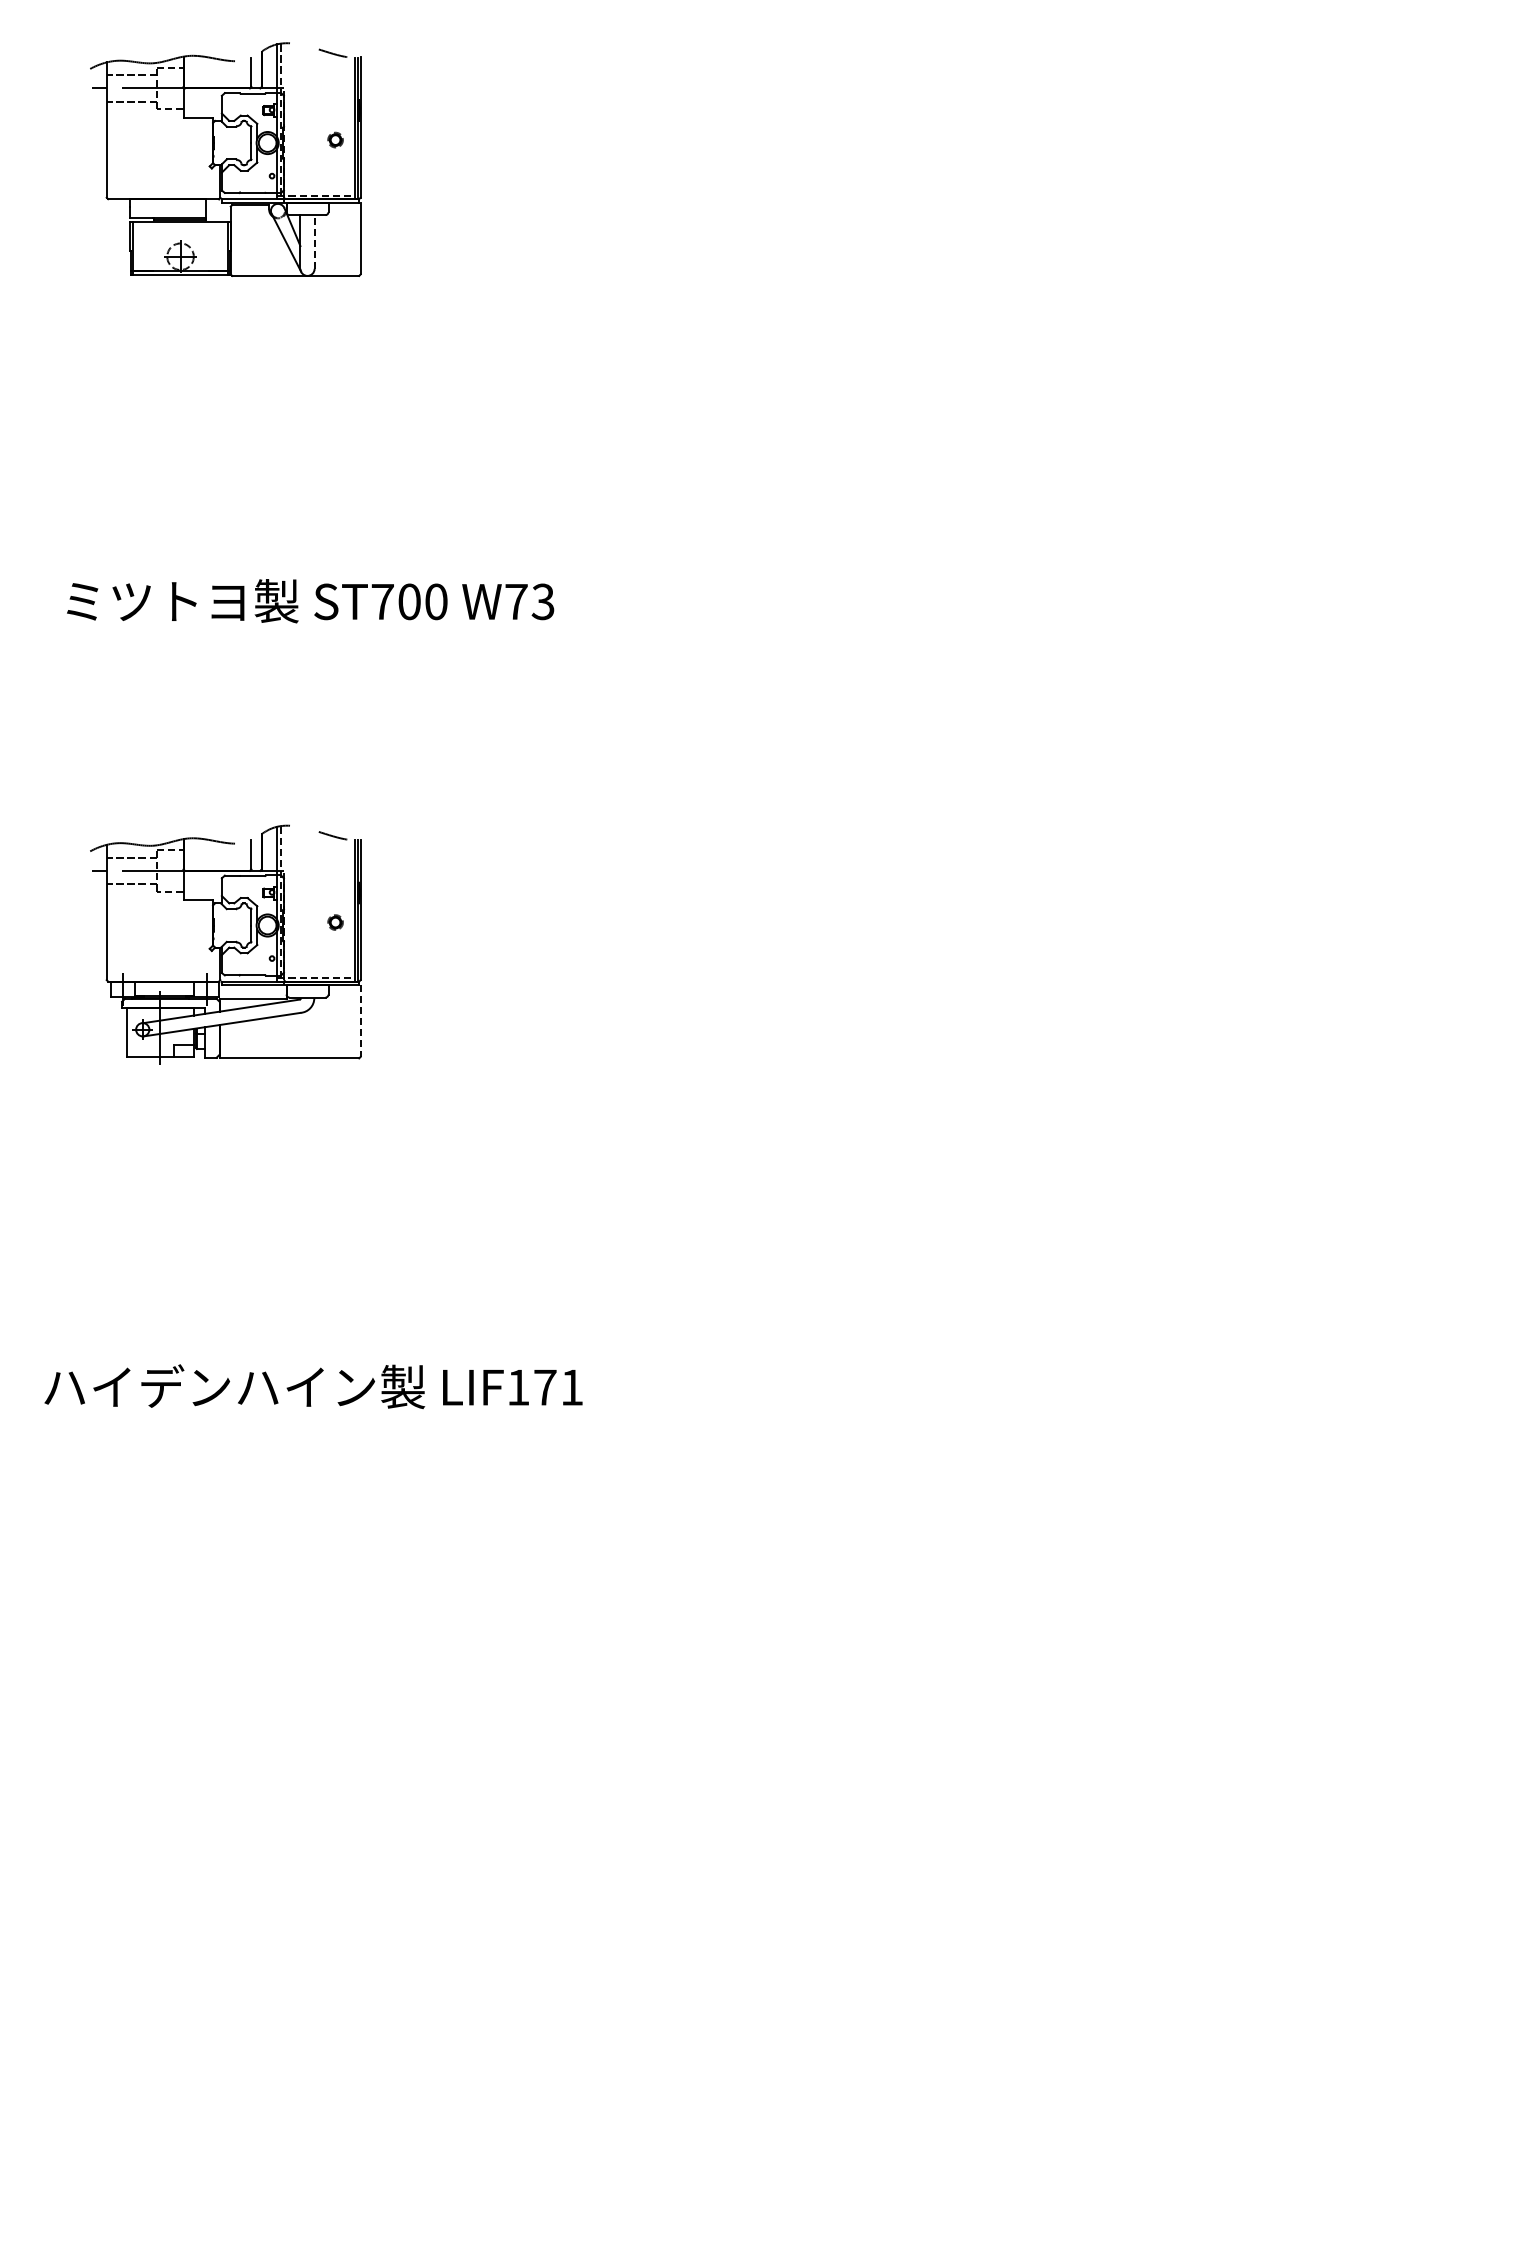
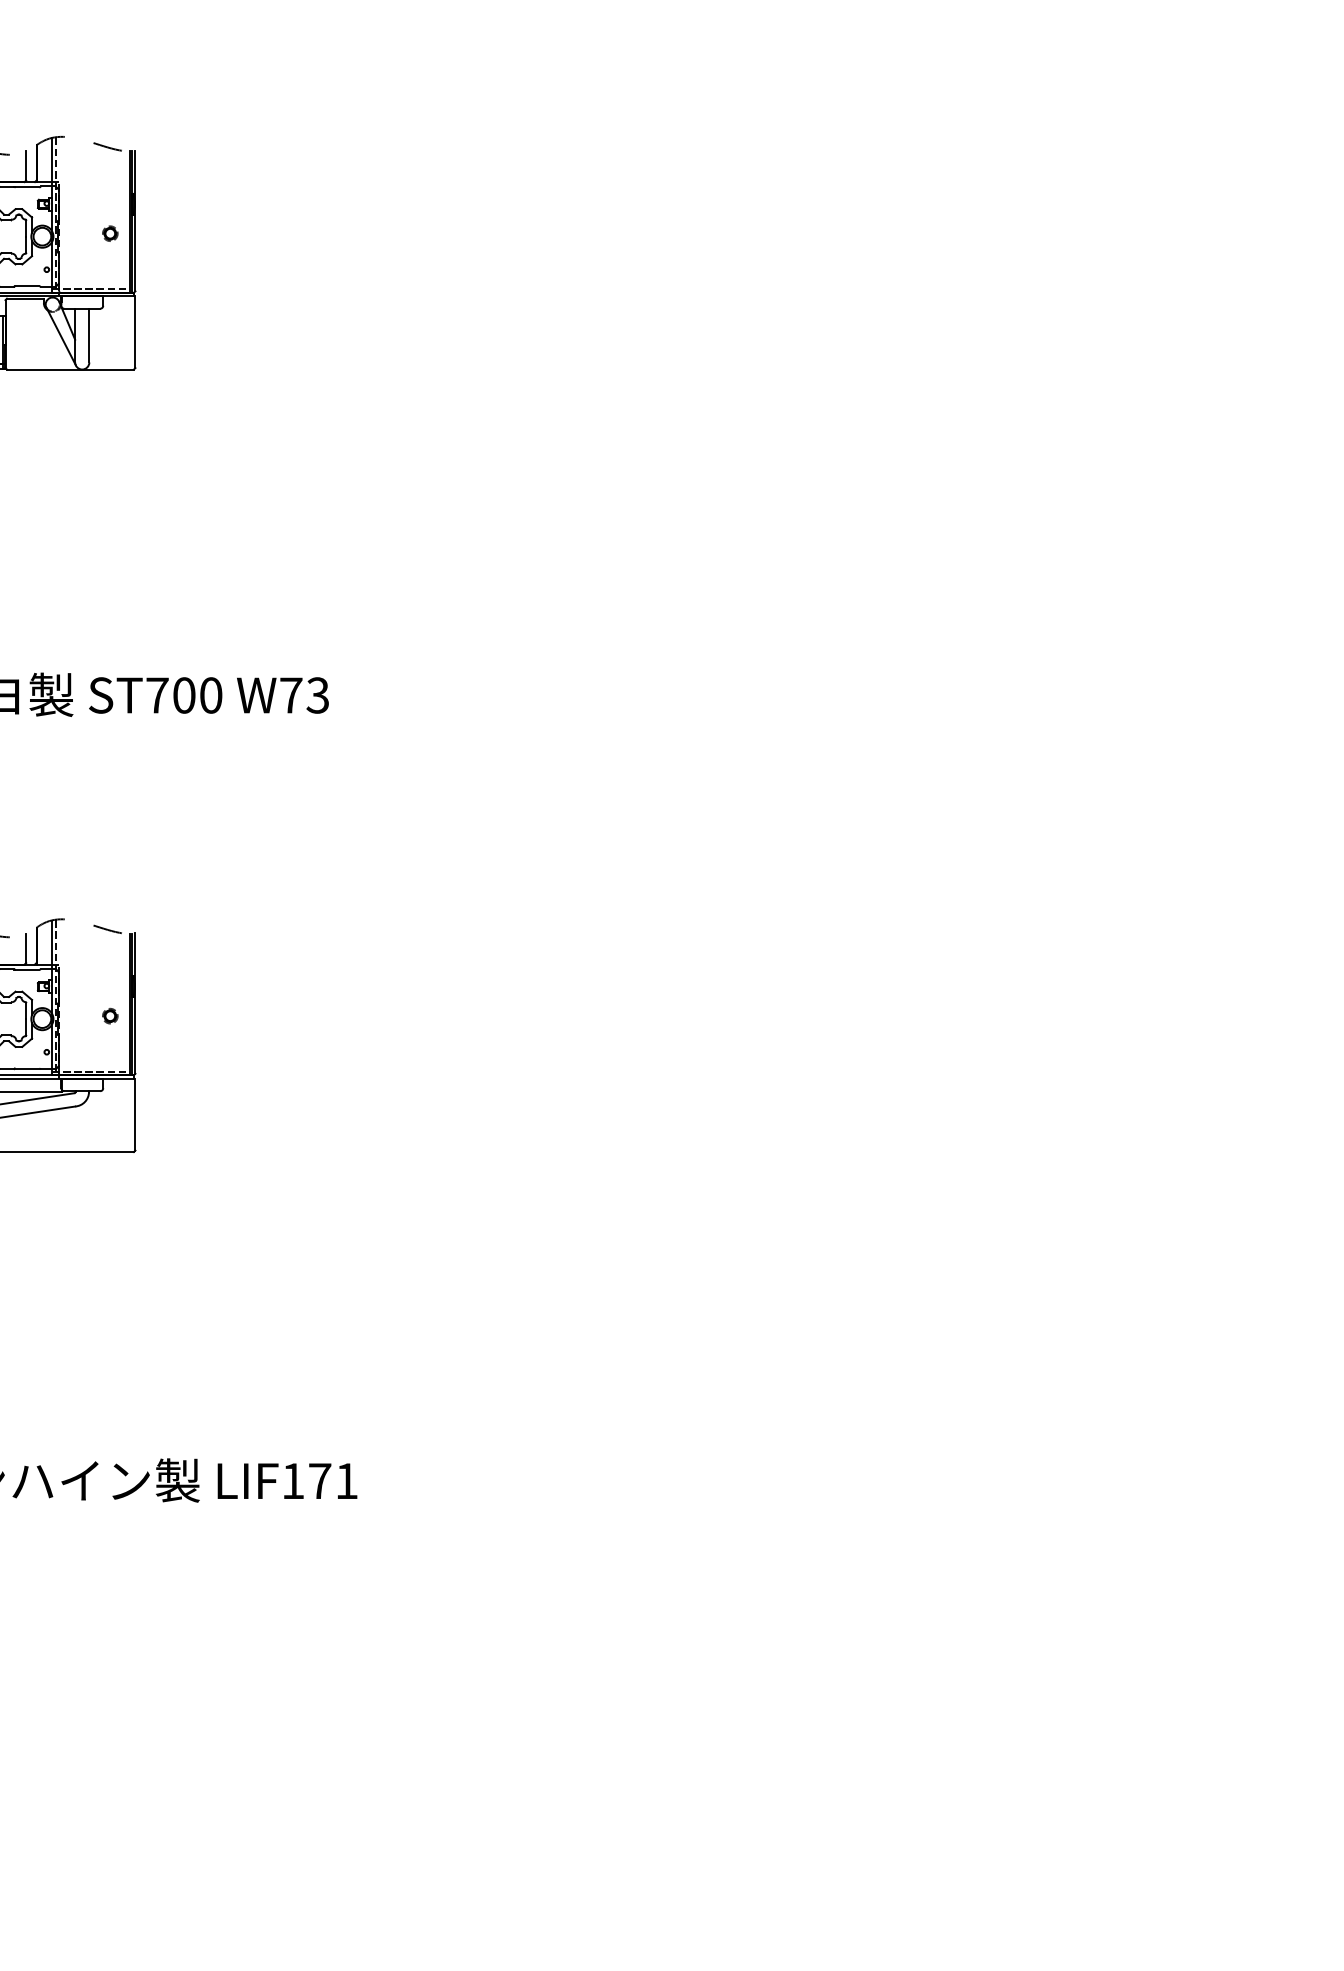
line: (314, 241) -> (89, 335), dashed -> solid
line: (360, 1021) -> (135, 1115), dashed -> solid

